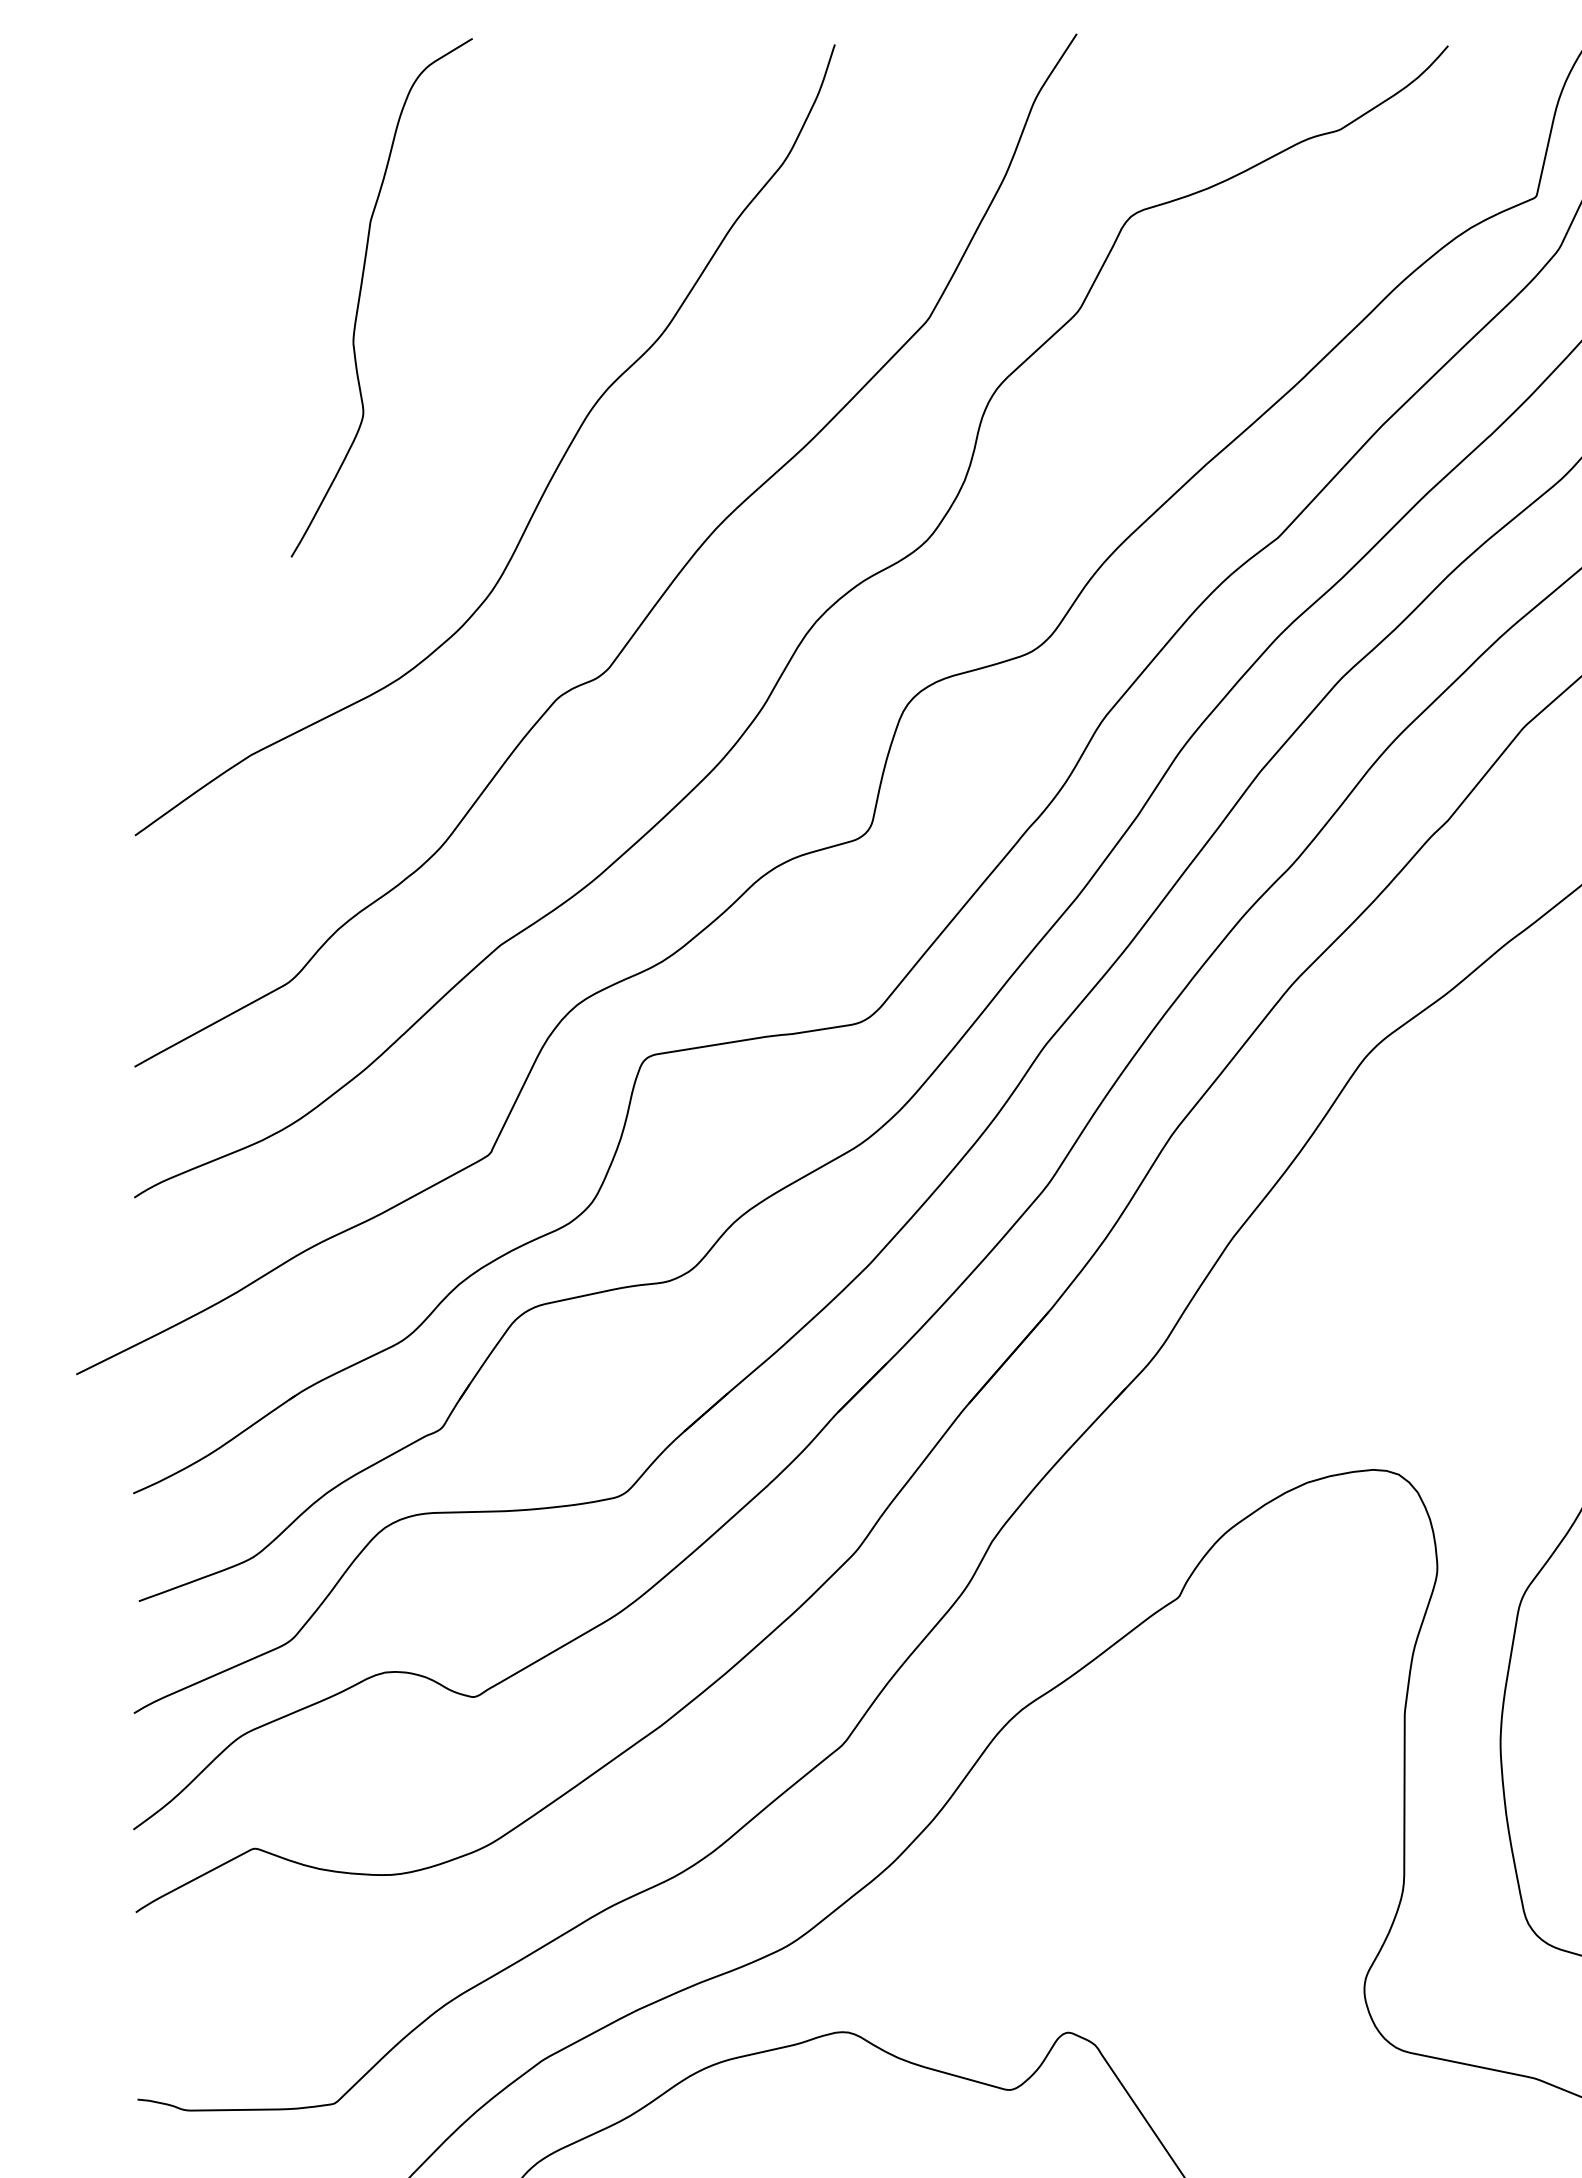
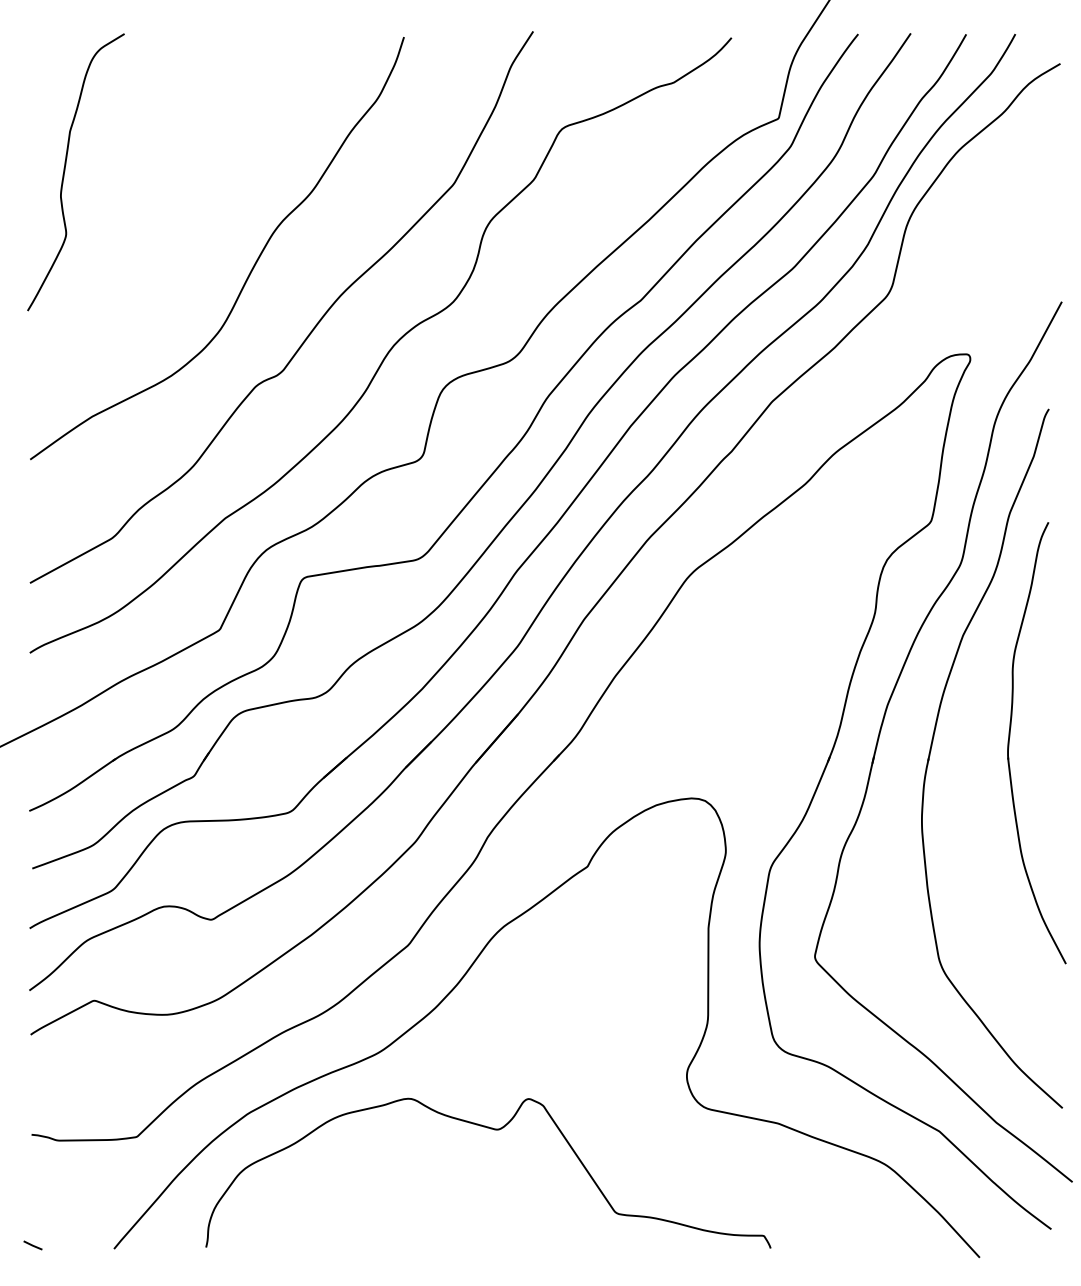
curve: (362, 296) -> (65, 171), moved

